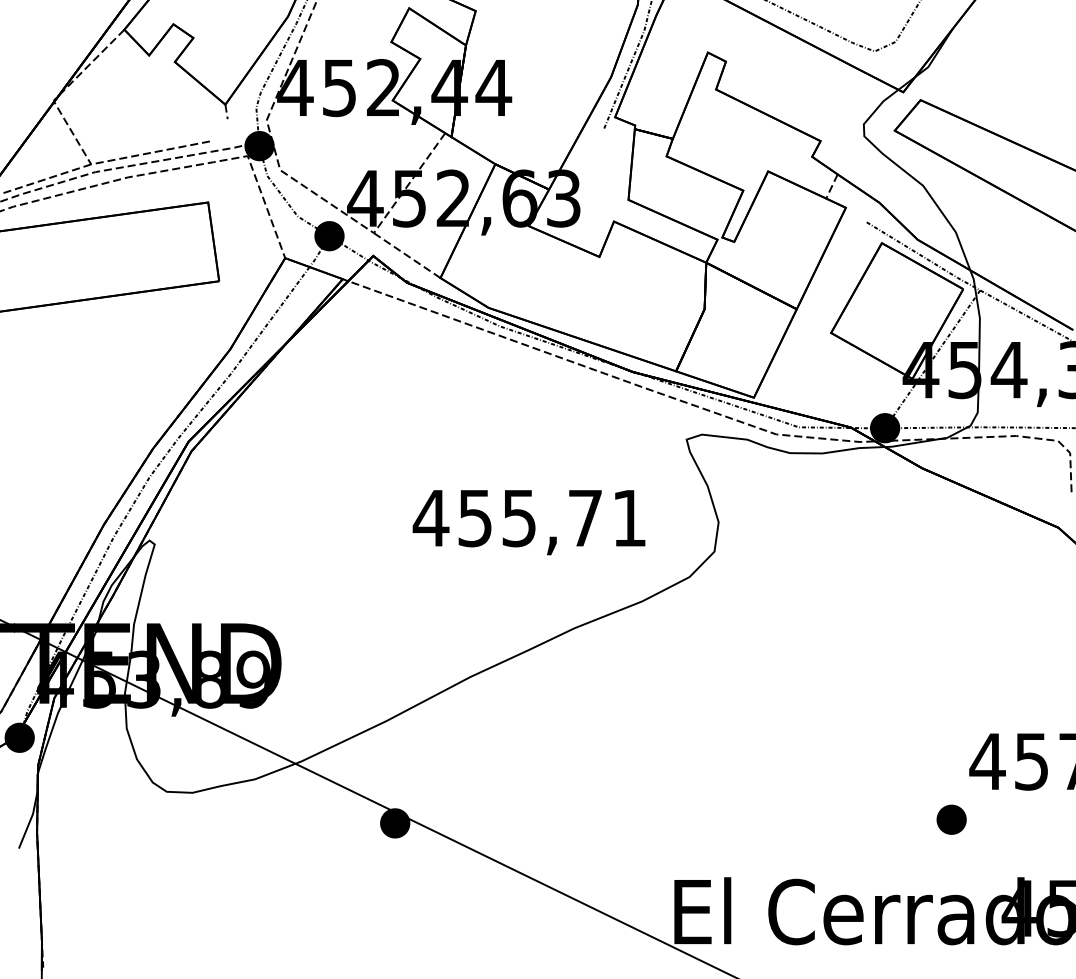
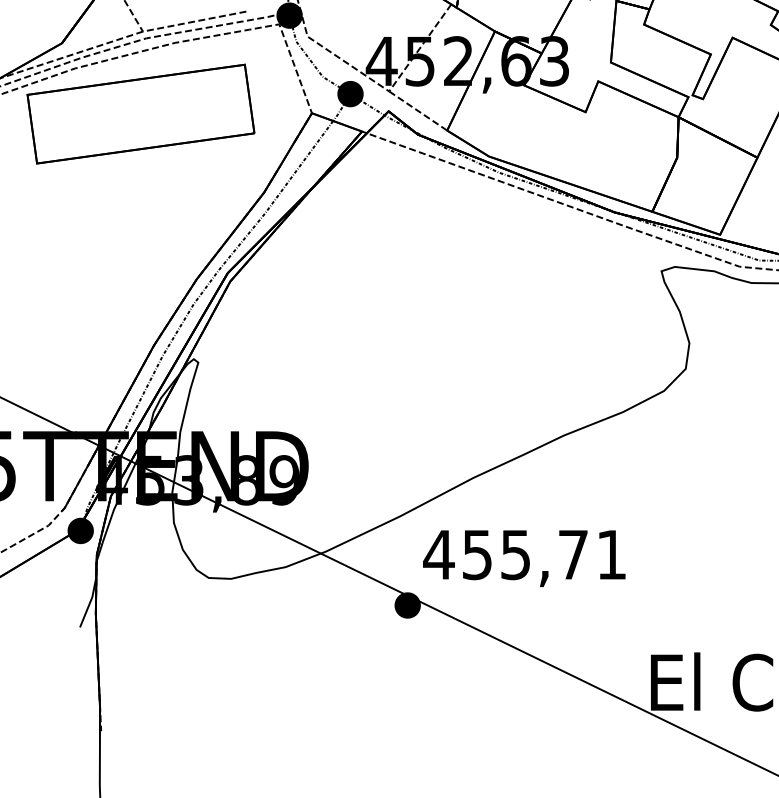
text: (528, 522) -> (523, 558), moved

